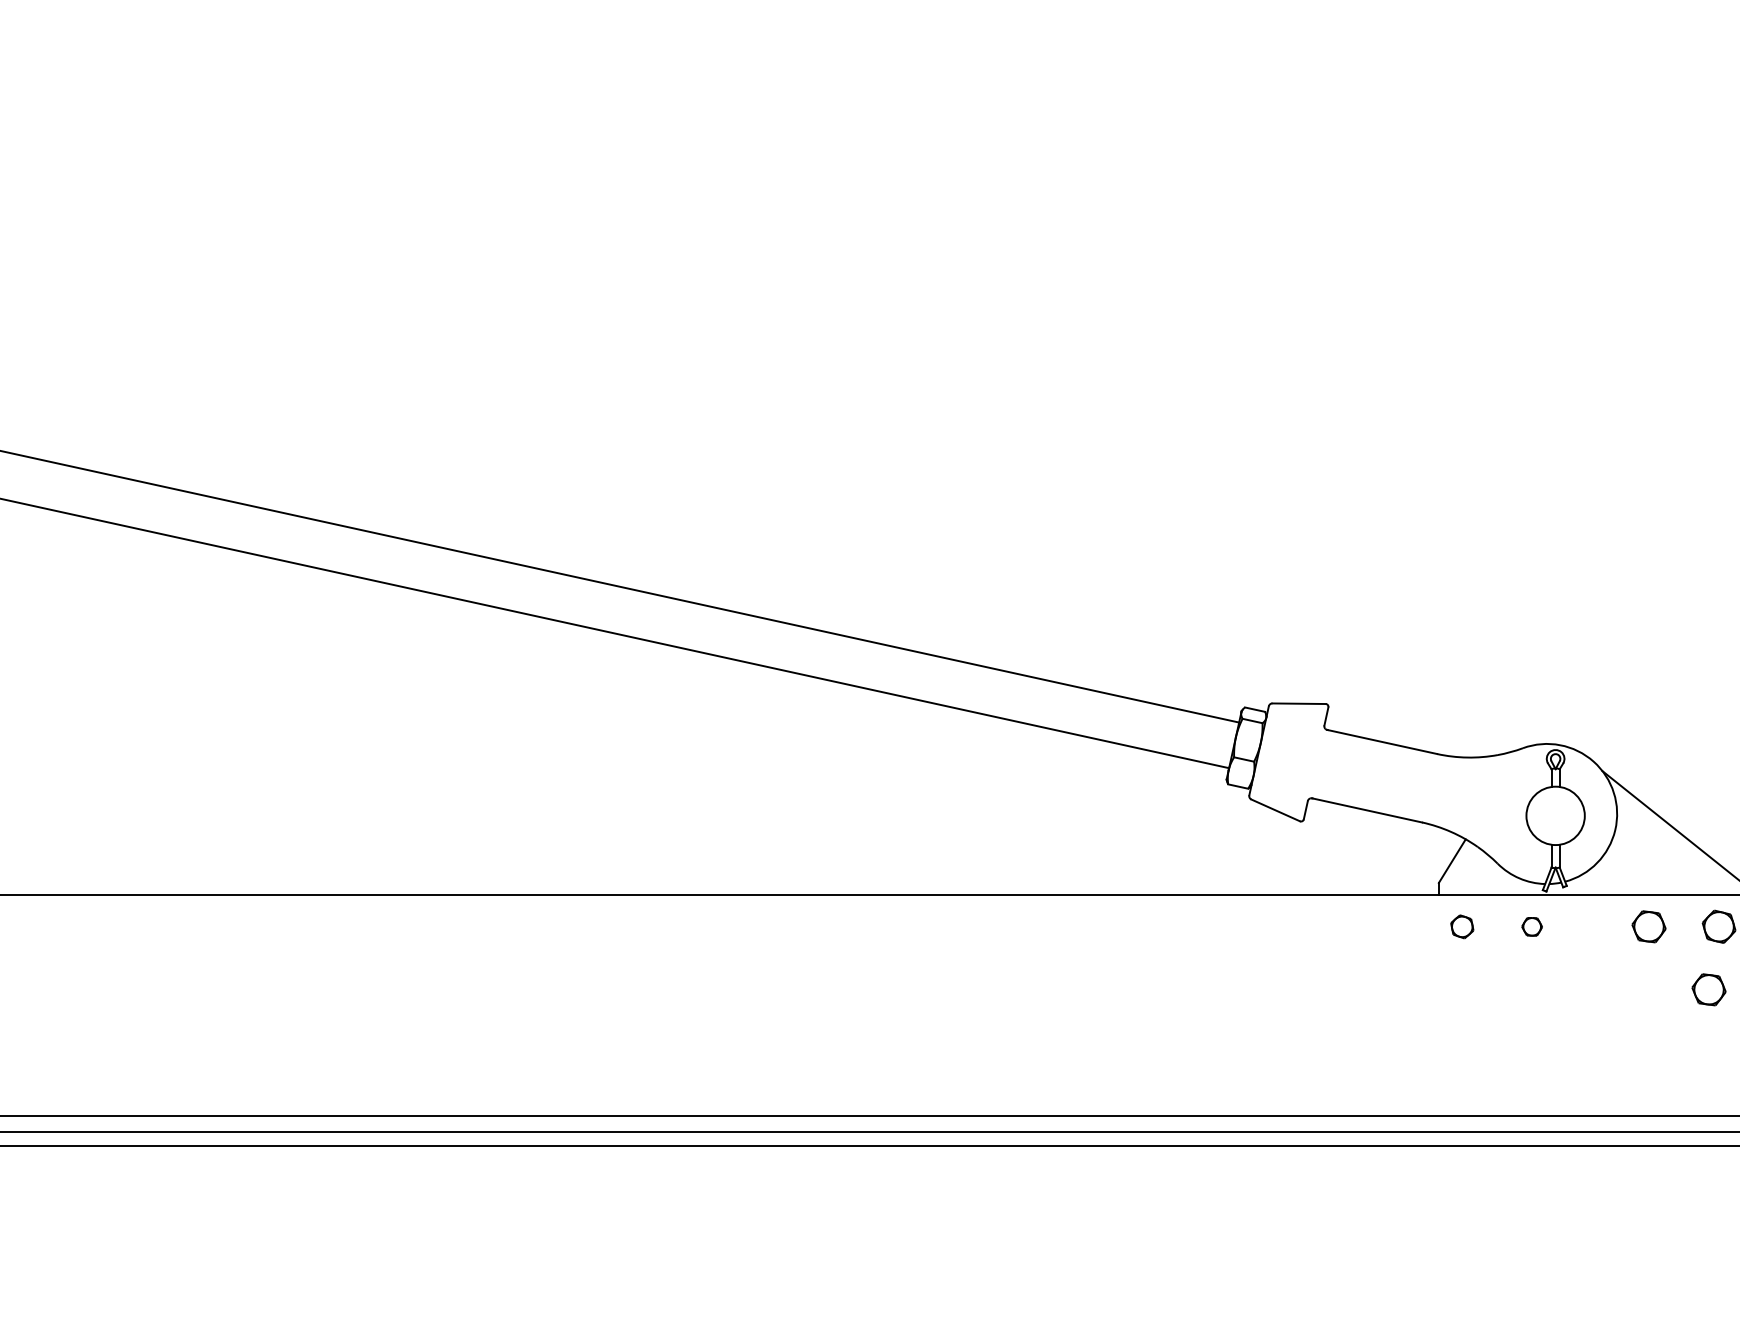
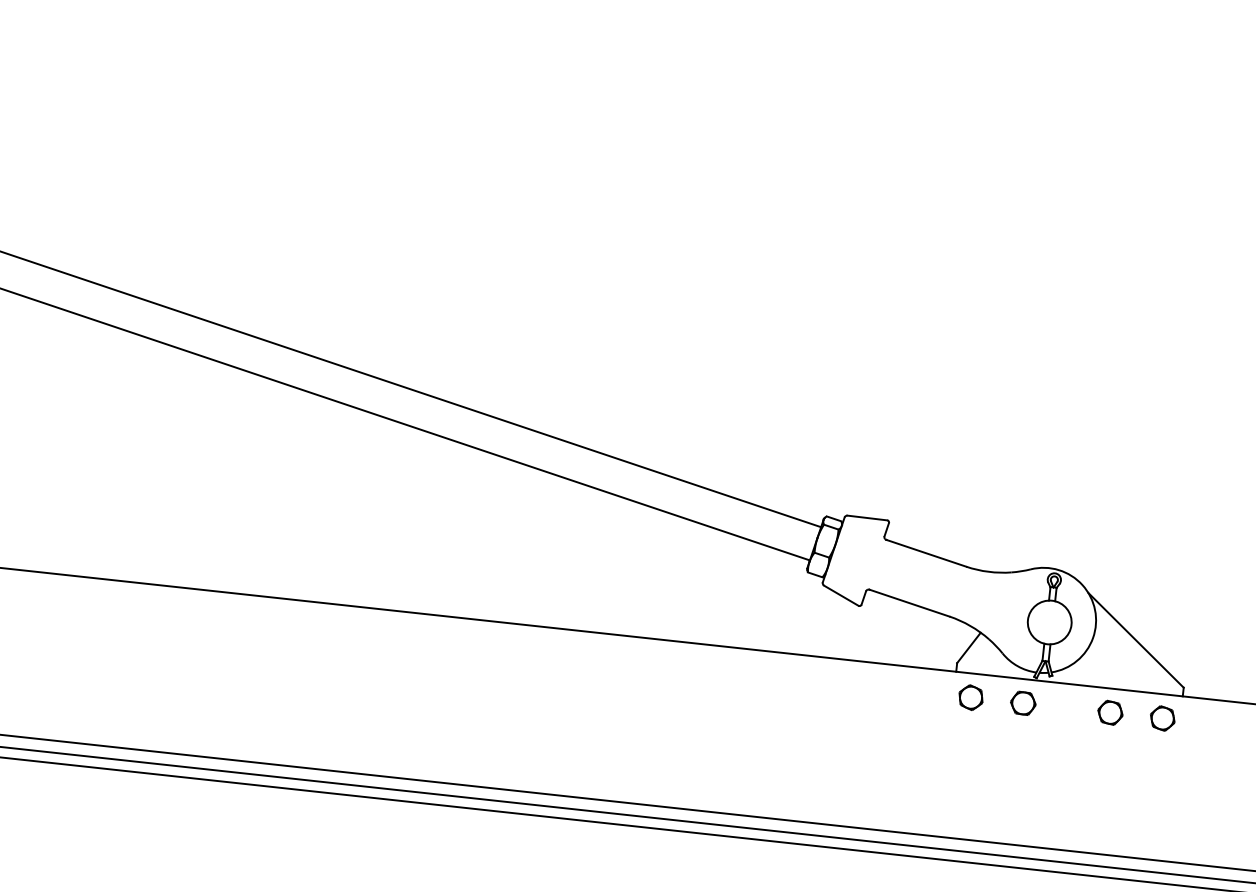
part: (1462, 926) -> (971, 697), size x1.43
part: (1531, 926) -> (1022, 703), size x1.67
part: (1708, 989) -> (1149, 764), removed

